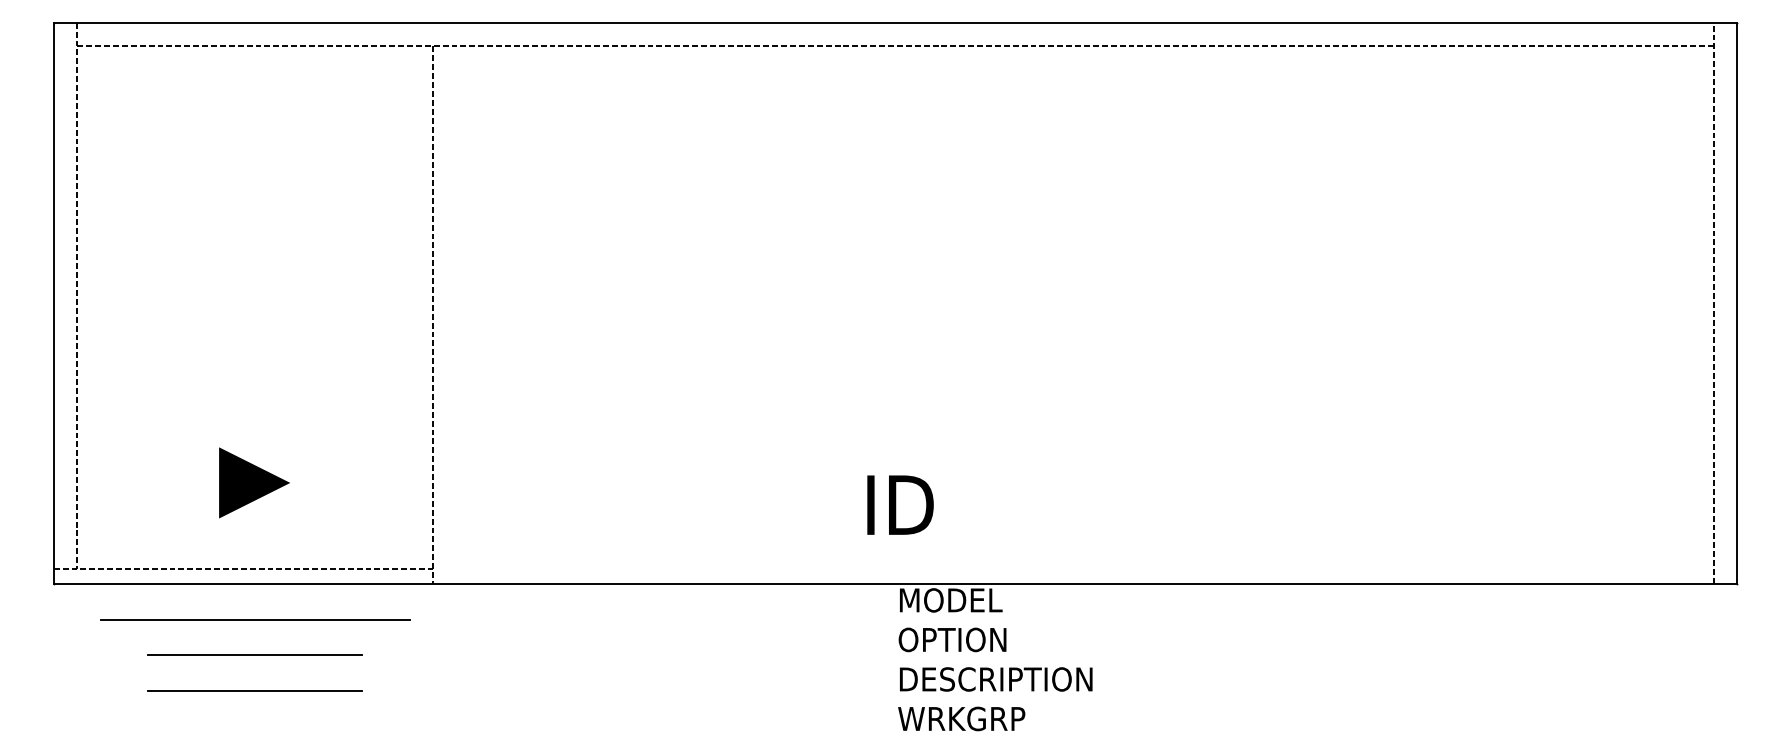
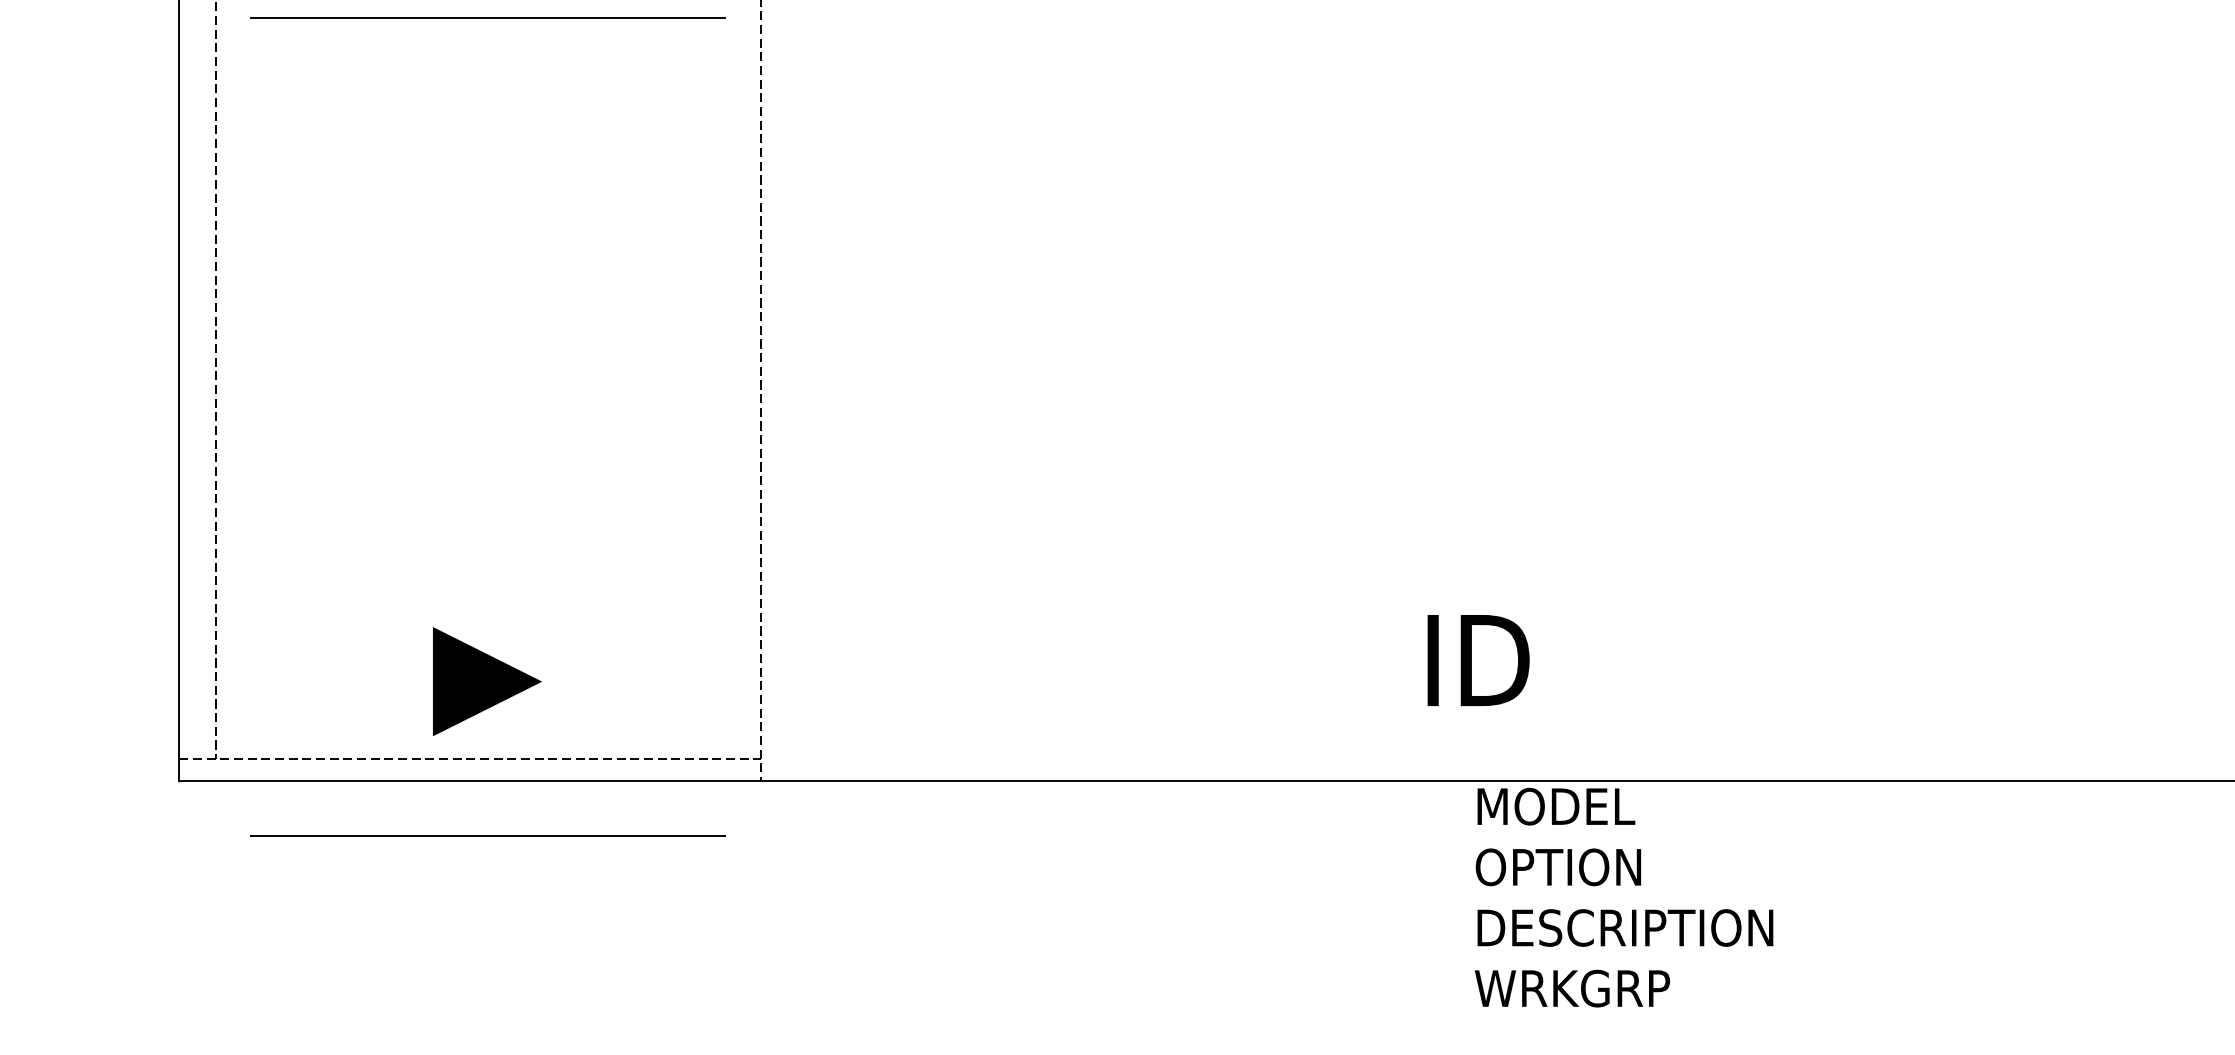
line: (255, 86) -> (488, 18), added
line: (254, 482) -> (487, 680), moved
line: (255, 655) -> (488, 891), removed
line: (255, 690) -> (488, 944), removed

